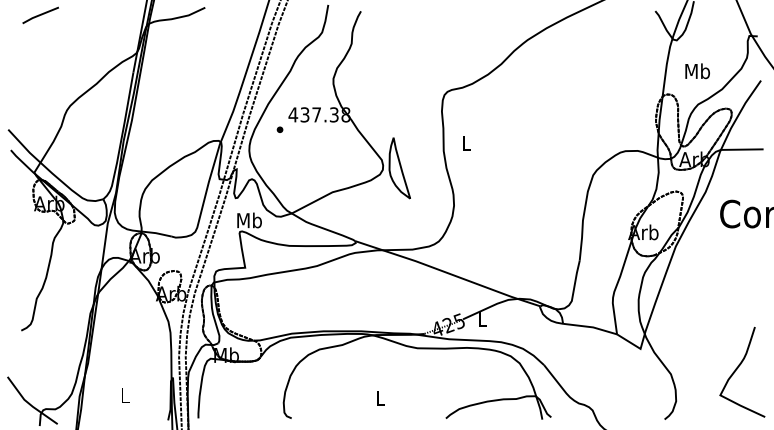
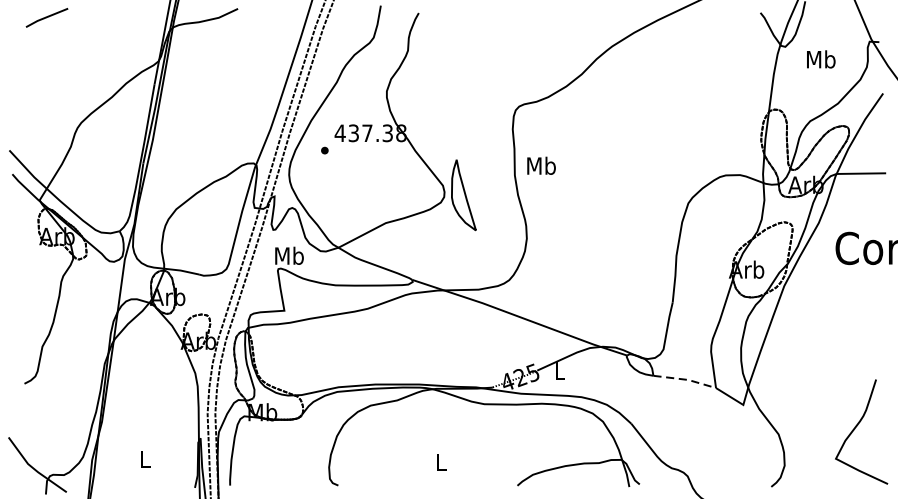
text: (697, 71) -> (821, 59), moved
text: (466, 142) -> (541, 165), L -> Mb
line: (591, 327) -> (686, 380), solid -> dashed

